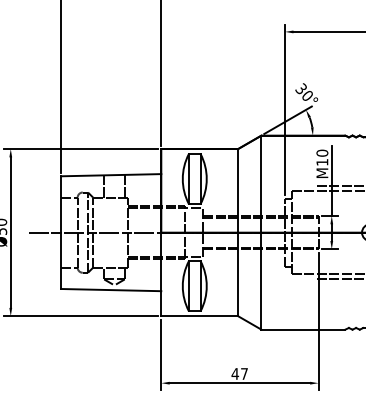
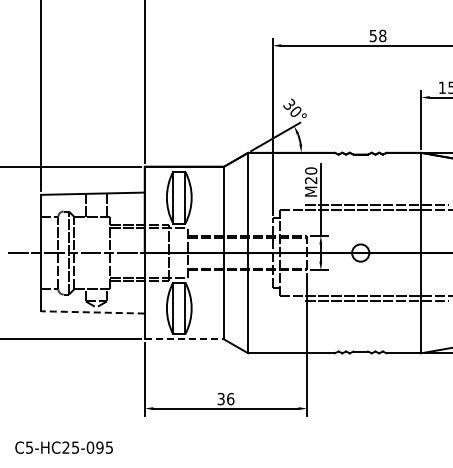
text: (322, 162) -> (311, 180), M10 -> M20
line: (110, 290) -> (92, 312), solid -> dashed
line: (199, 316) -> (184, 339), solid -> dashed
text: (239, 373) -> (225, 398), 47 -> 36

